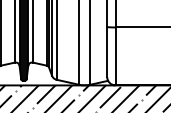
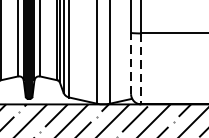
line: (107, 51) -> (131, 62), solid -> dashed
line: (115, 56) -> (141, 69), solid -> dashed

